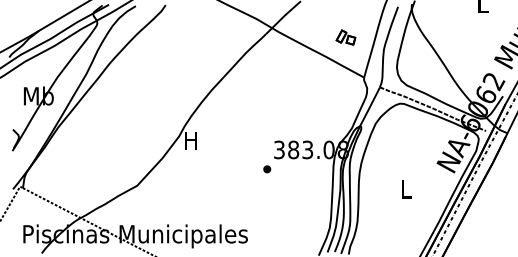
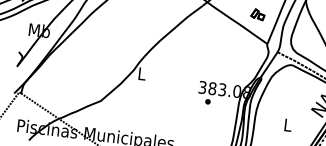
text: (190, 140) -> (141, 73), H -> L
part: (267, 169) -> (208, 101), moved

